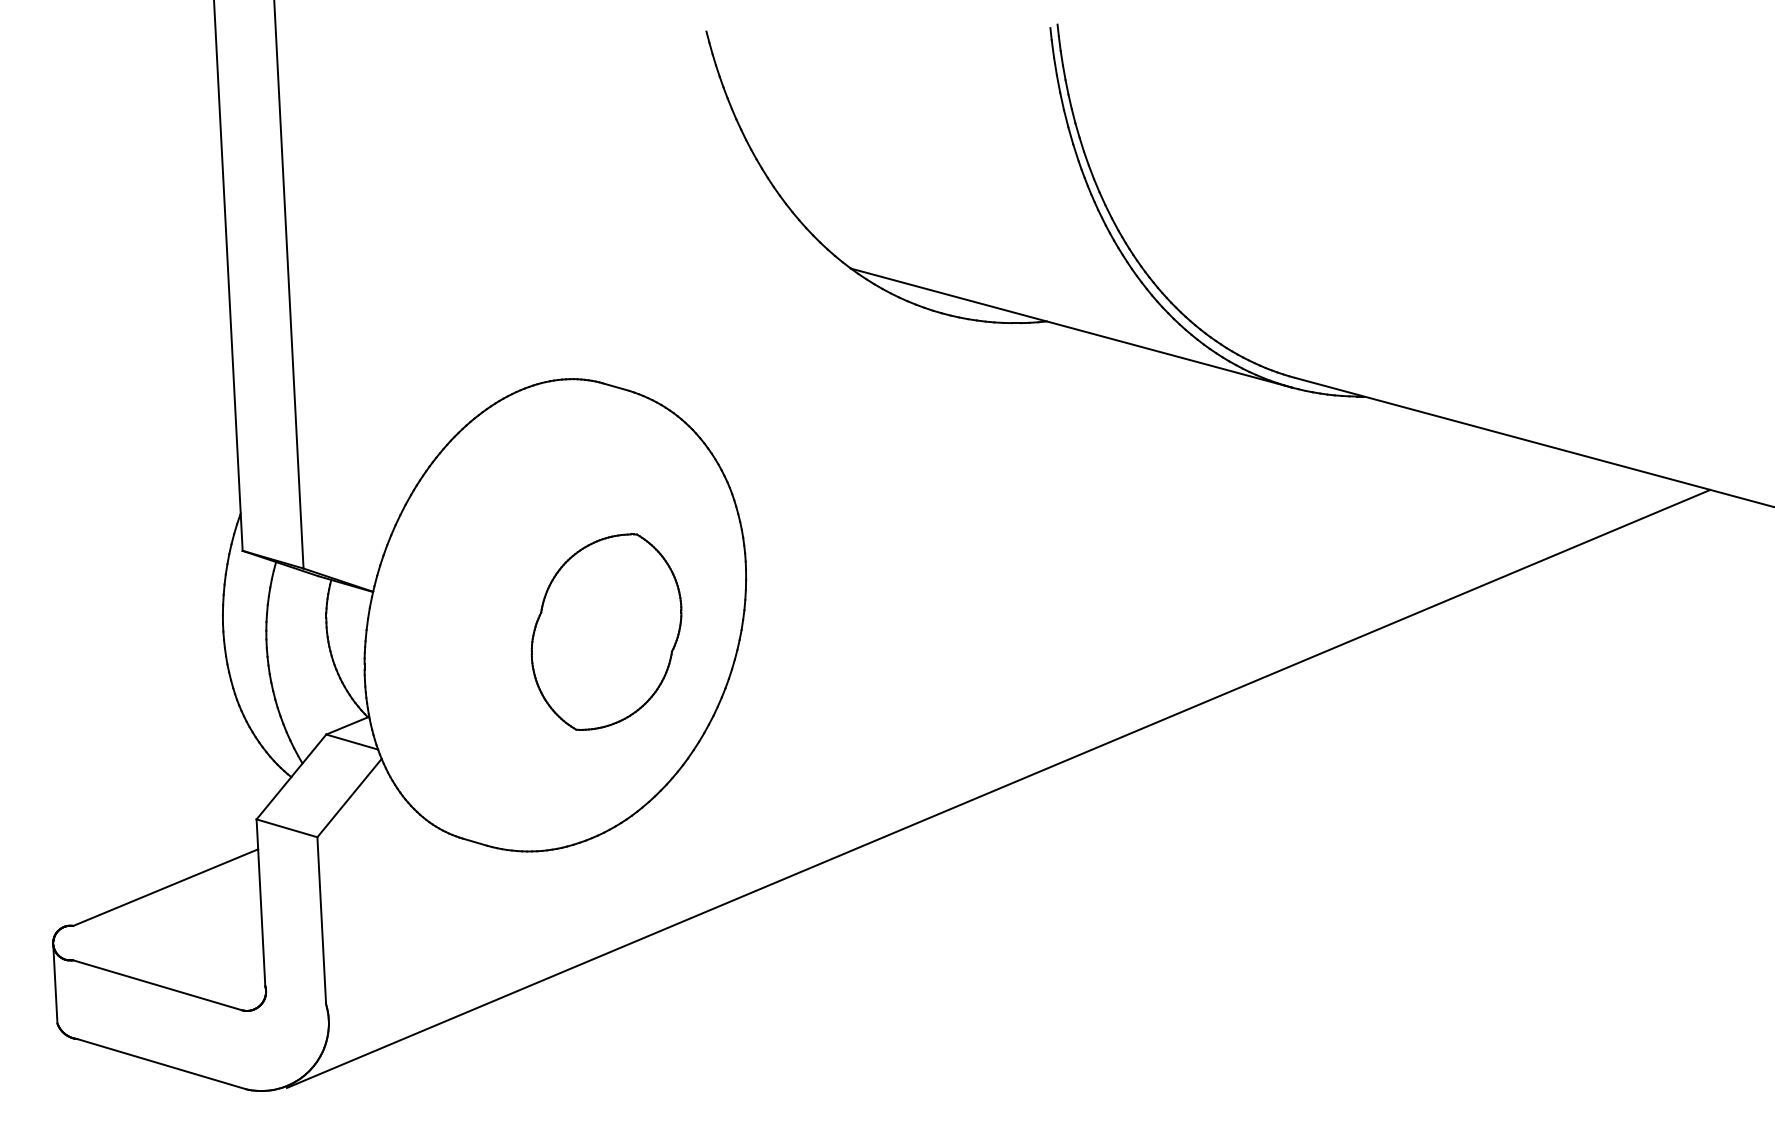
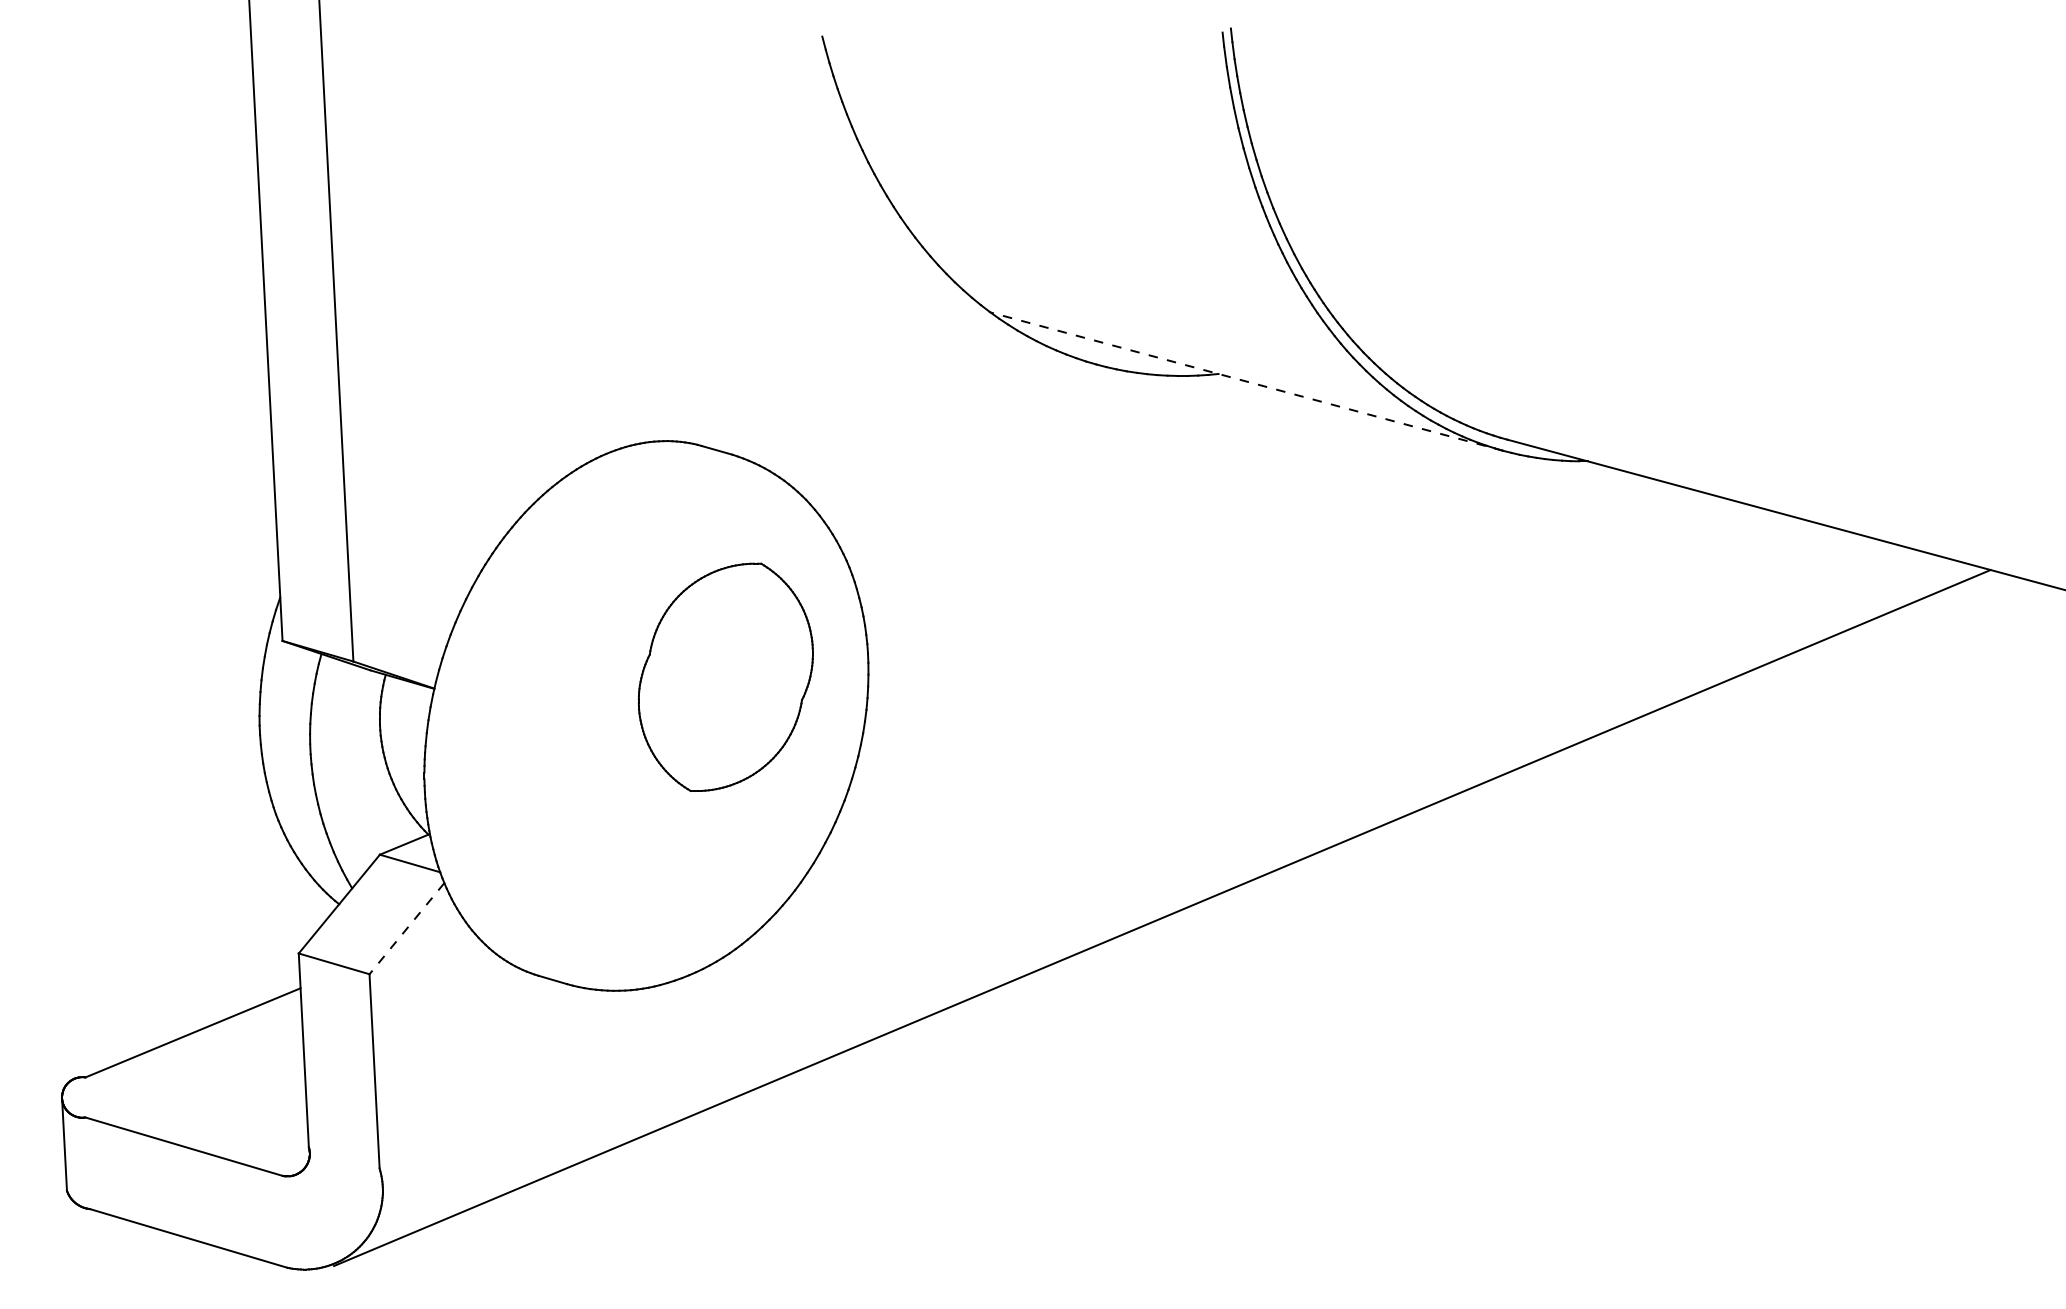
line: (1071, 327) -> (1247, 381), solid -> dashed
part: (606, 631) -> (725, 676), moved
line: (349, 798) -> (406, 929), solid -> dashed

